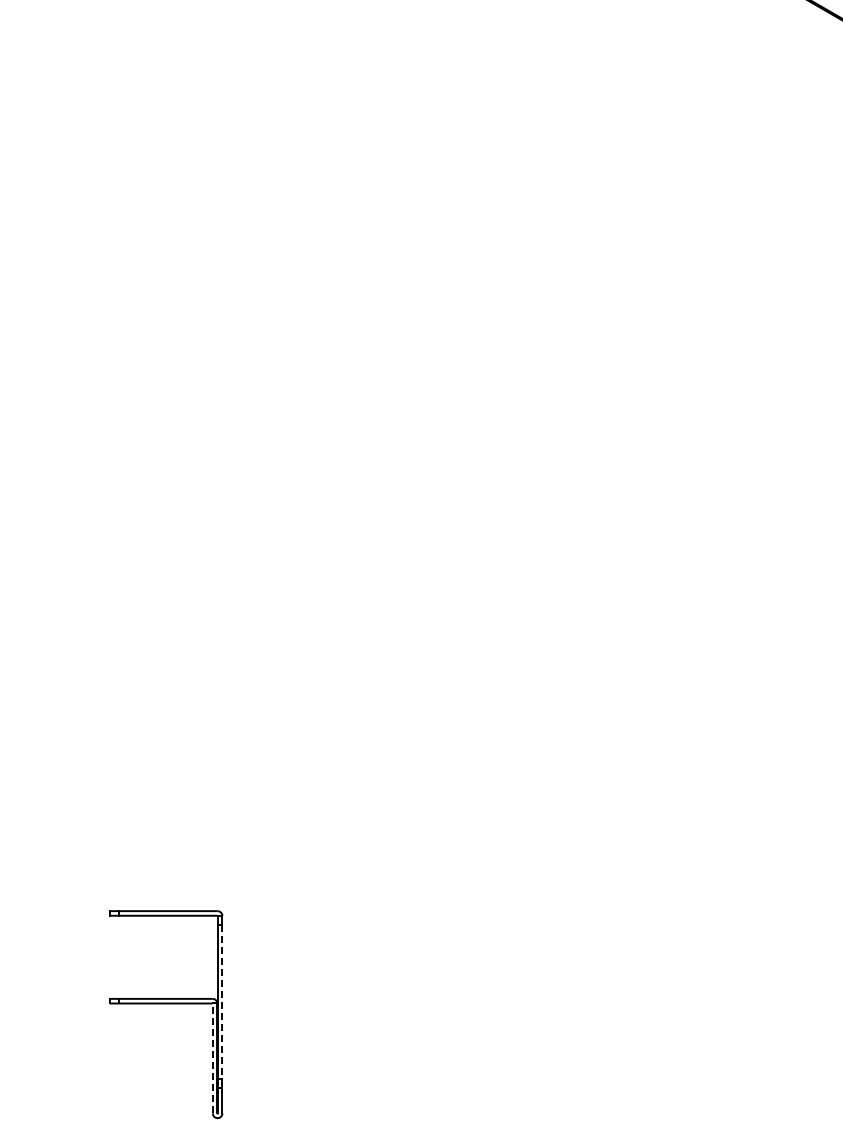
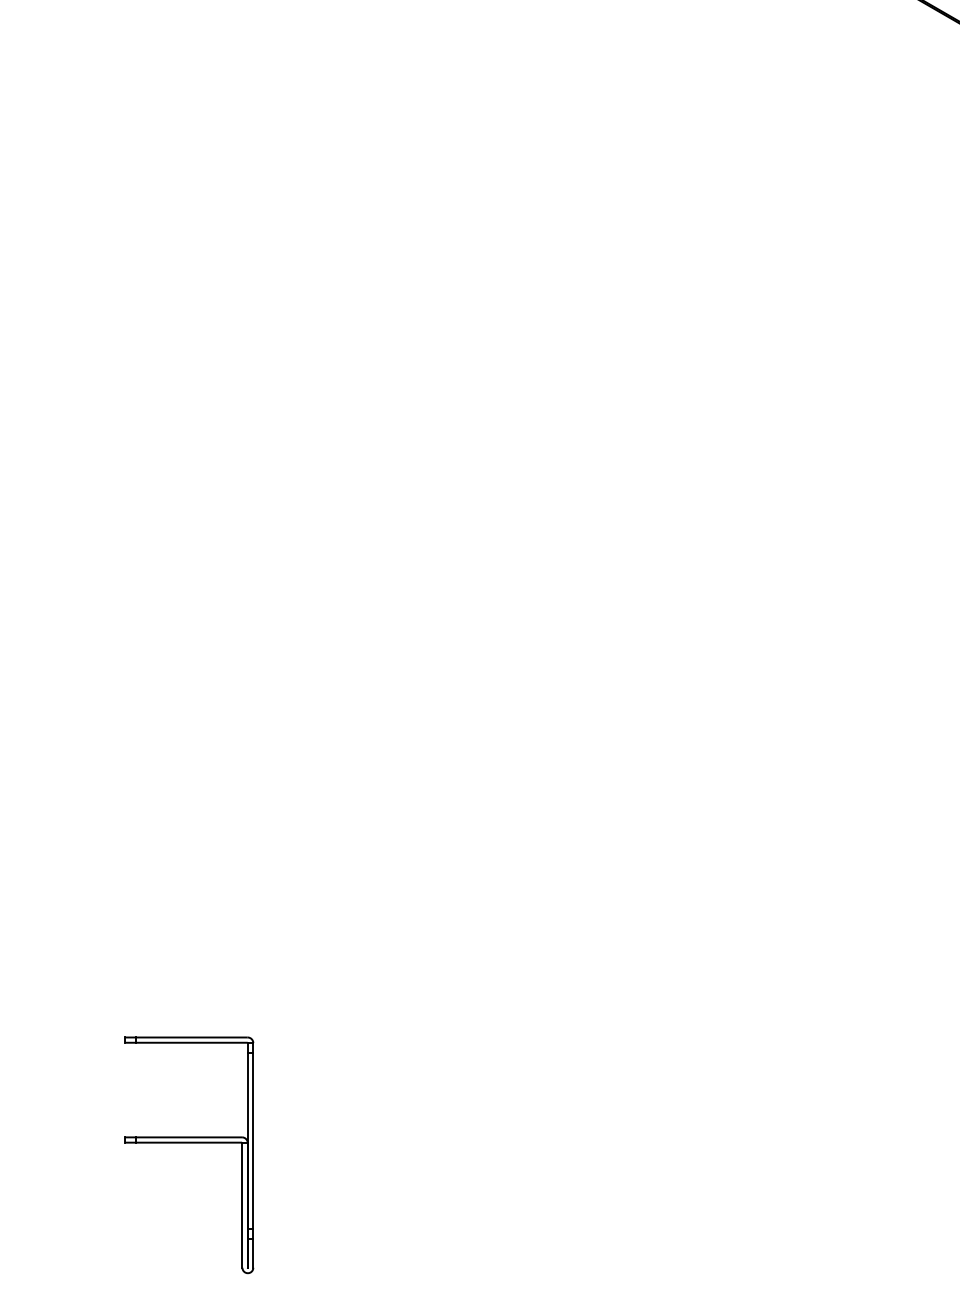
line: (222, 1001) -> (253, 1140), dashed -> solid
line: (212, 1058) -> (242, 1205), dashed -> solid

